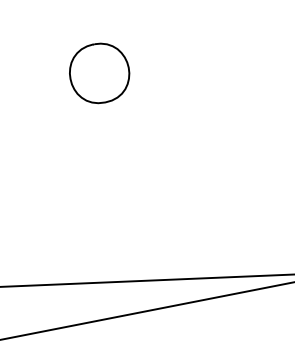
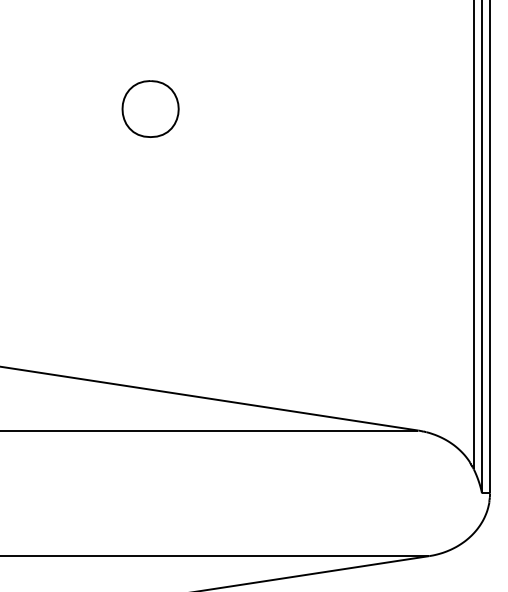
part: (99, 72) -> (150, 108), size x0.71

